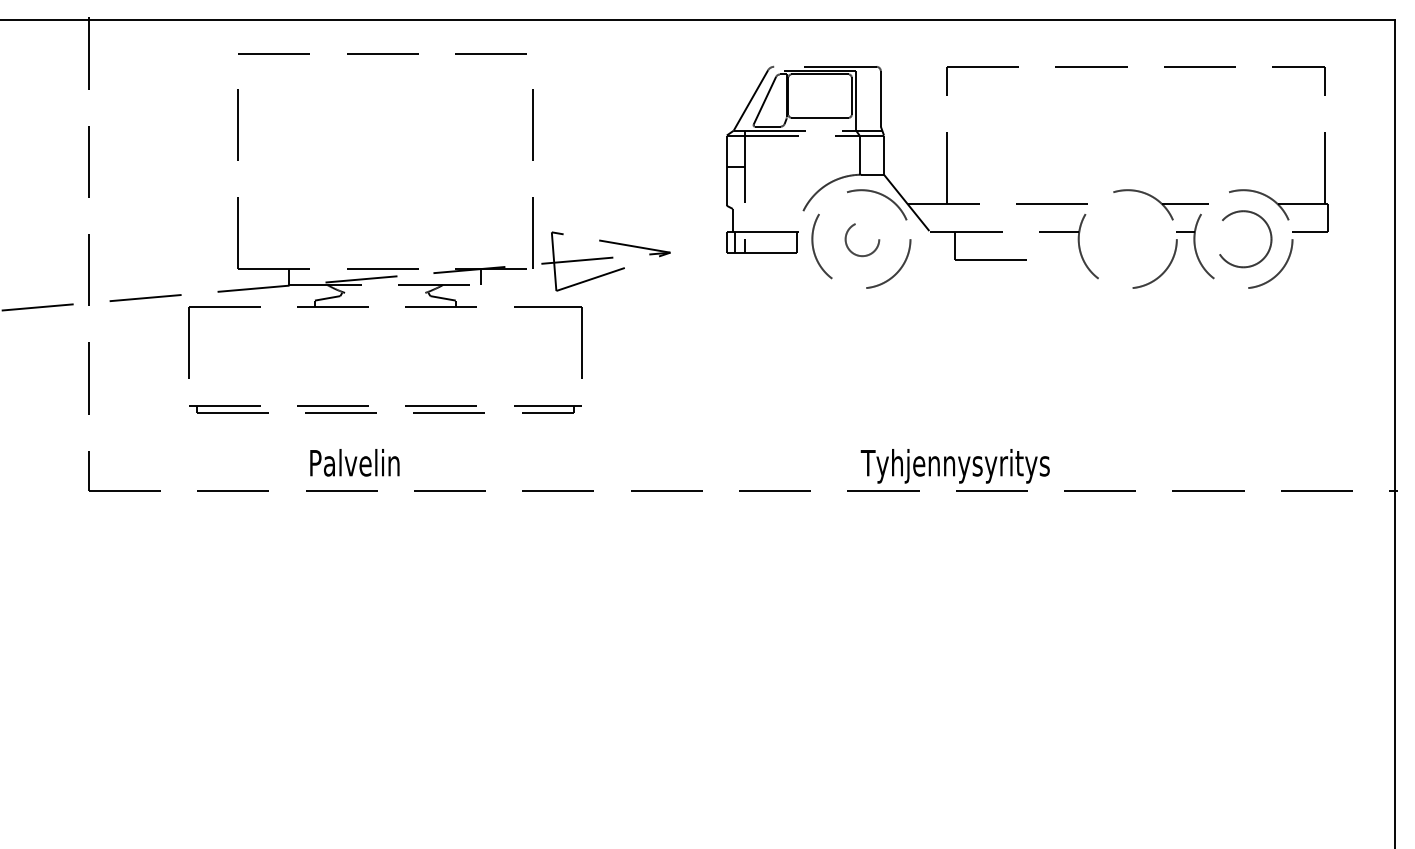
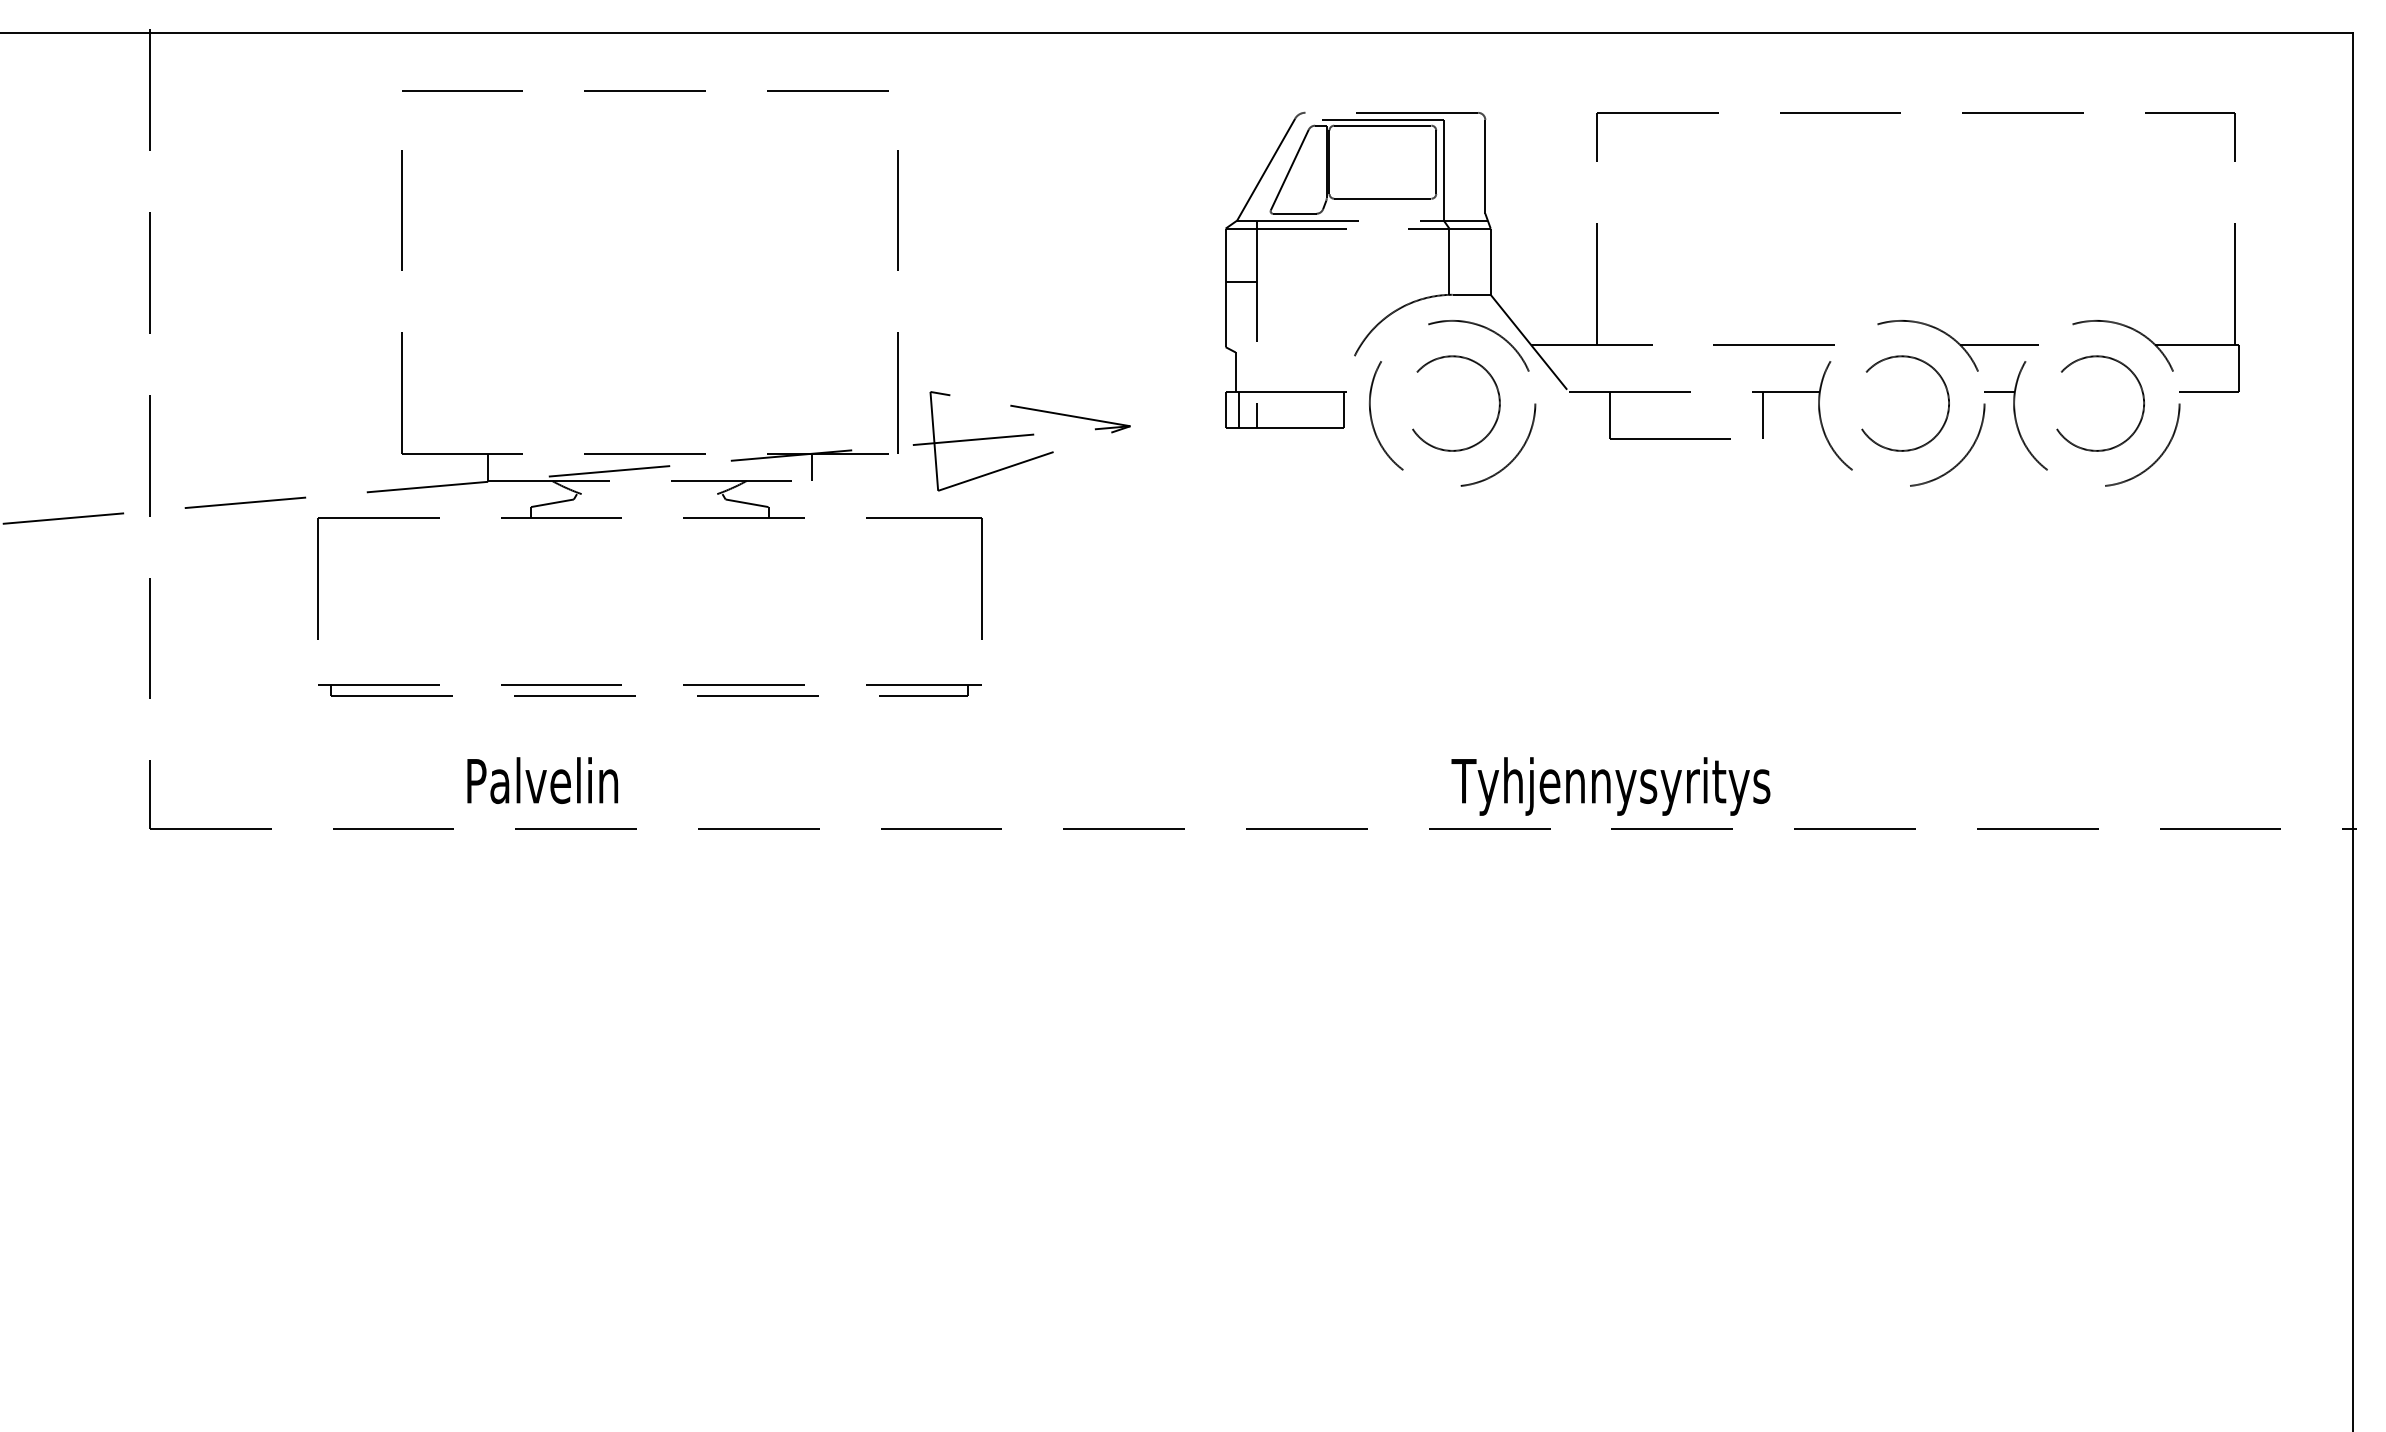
circle: (863, 239) -> (1456, 404), size x1.67
circle: (1129, 239) -> (1904, 404), added
line: (1045, 246) -> (1763, 415), added
text: (354, 462) -> (542, 780), moved

